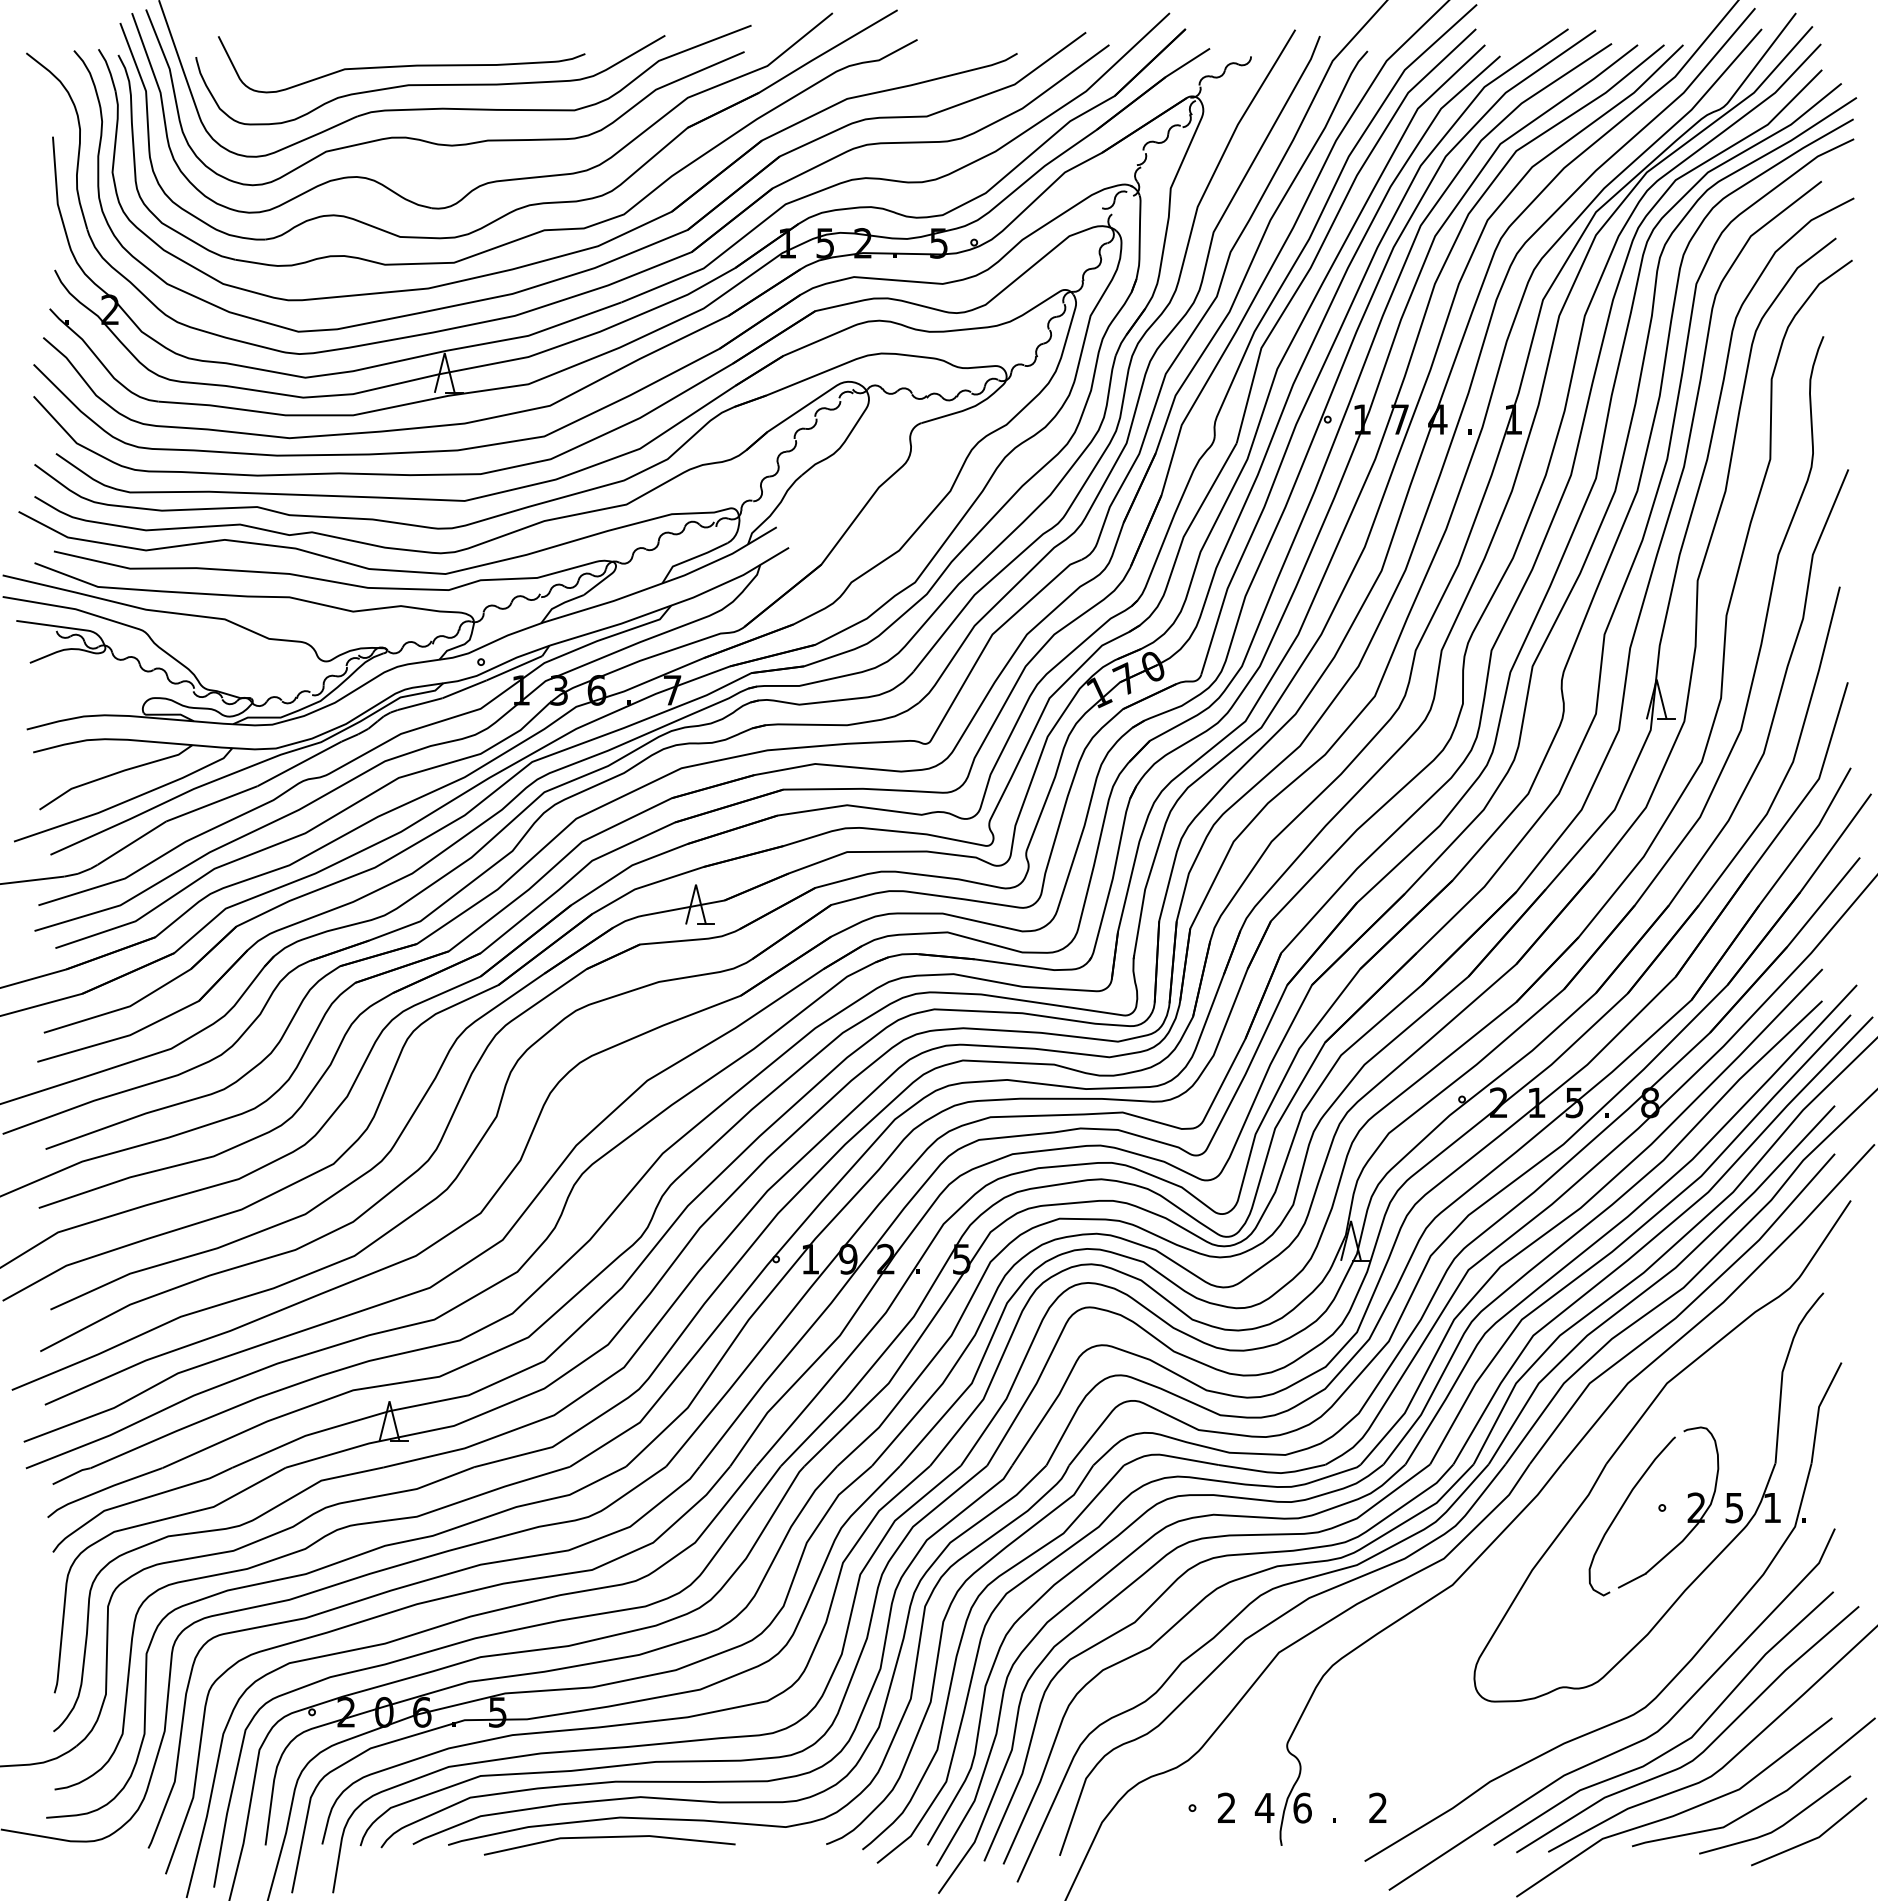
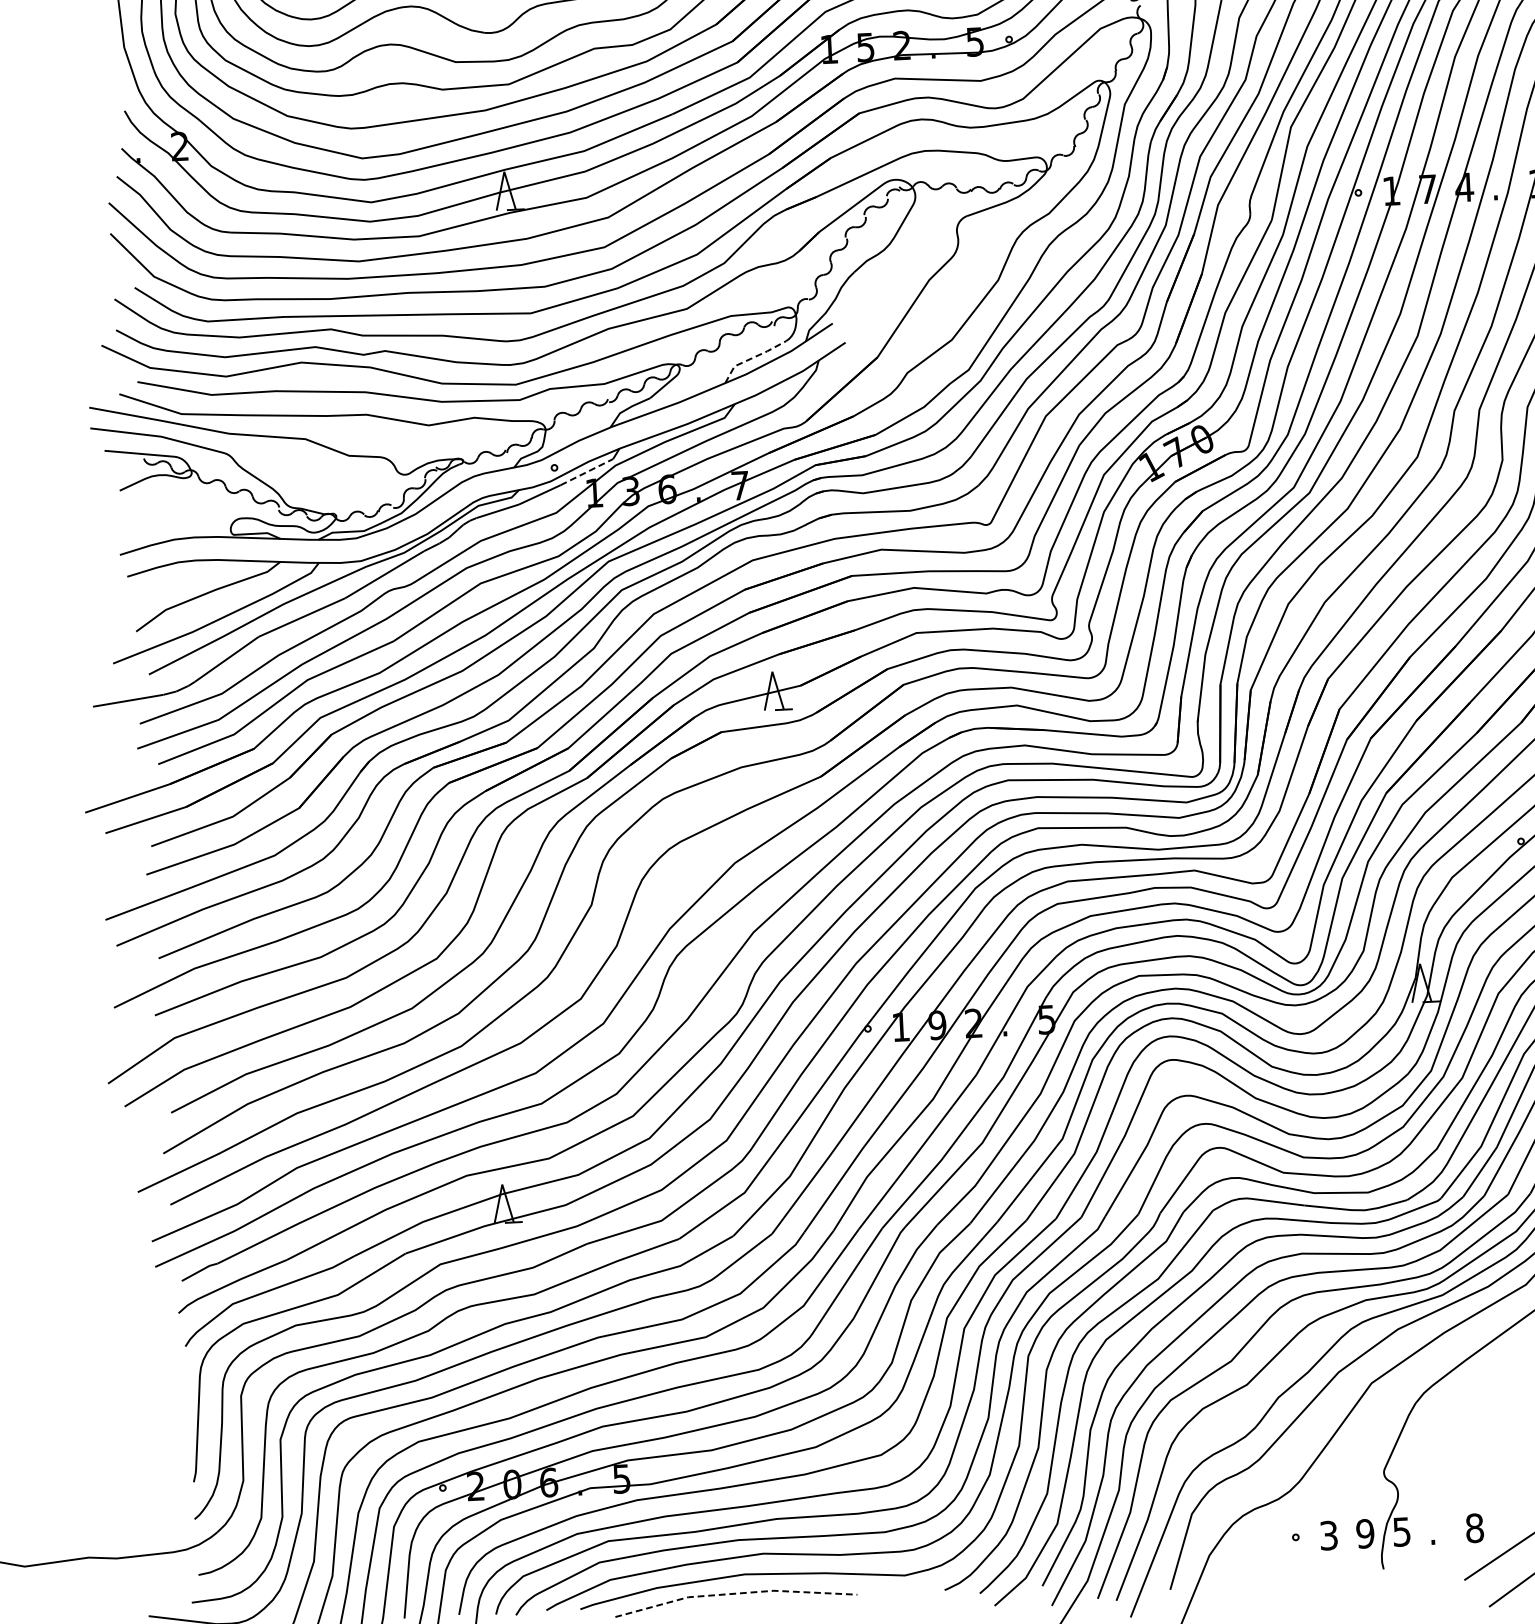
line: (692, 558) -> (753, 357), solid -> dashed
line: (514, 668) -> (586, 472), solid -> dashed
text: (1264, 1807) -> (1365, 1533), 4 -> 9
text: (1302, 1807) -> (1401, 1531), 6 -> 5
text: (1378, 1807) -> (1475, 1527), 2 -> 8
text: (1226, 1808) -> (1328, 1536), 2 -> 3
line: (608, 1837) -> (734, 1594), solid -> dashed

